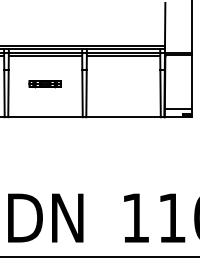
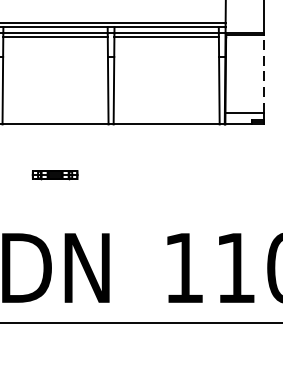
line: (191, 81) -> (263, 73), solid -> dashed
part: (44, 84) -> (54, 176), moved

